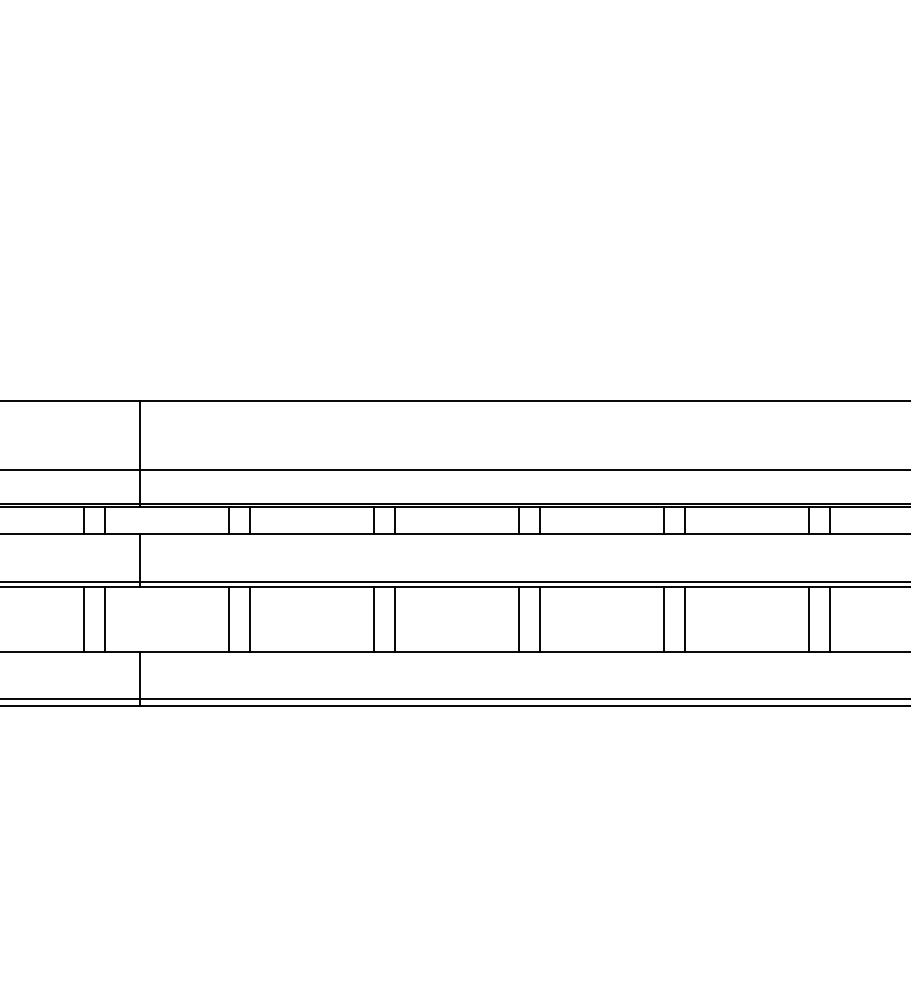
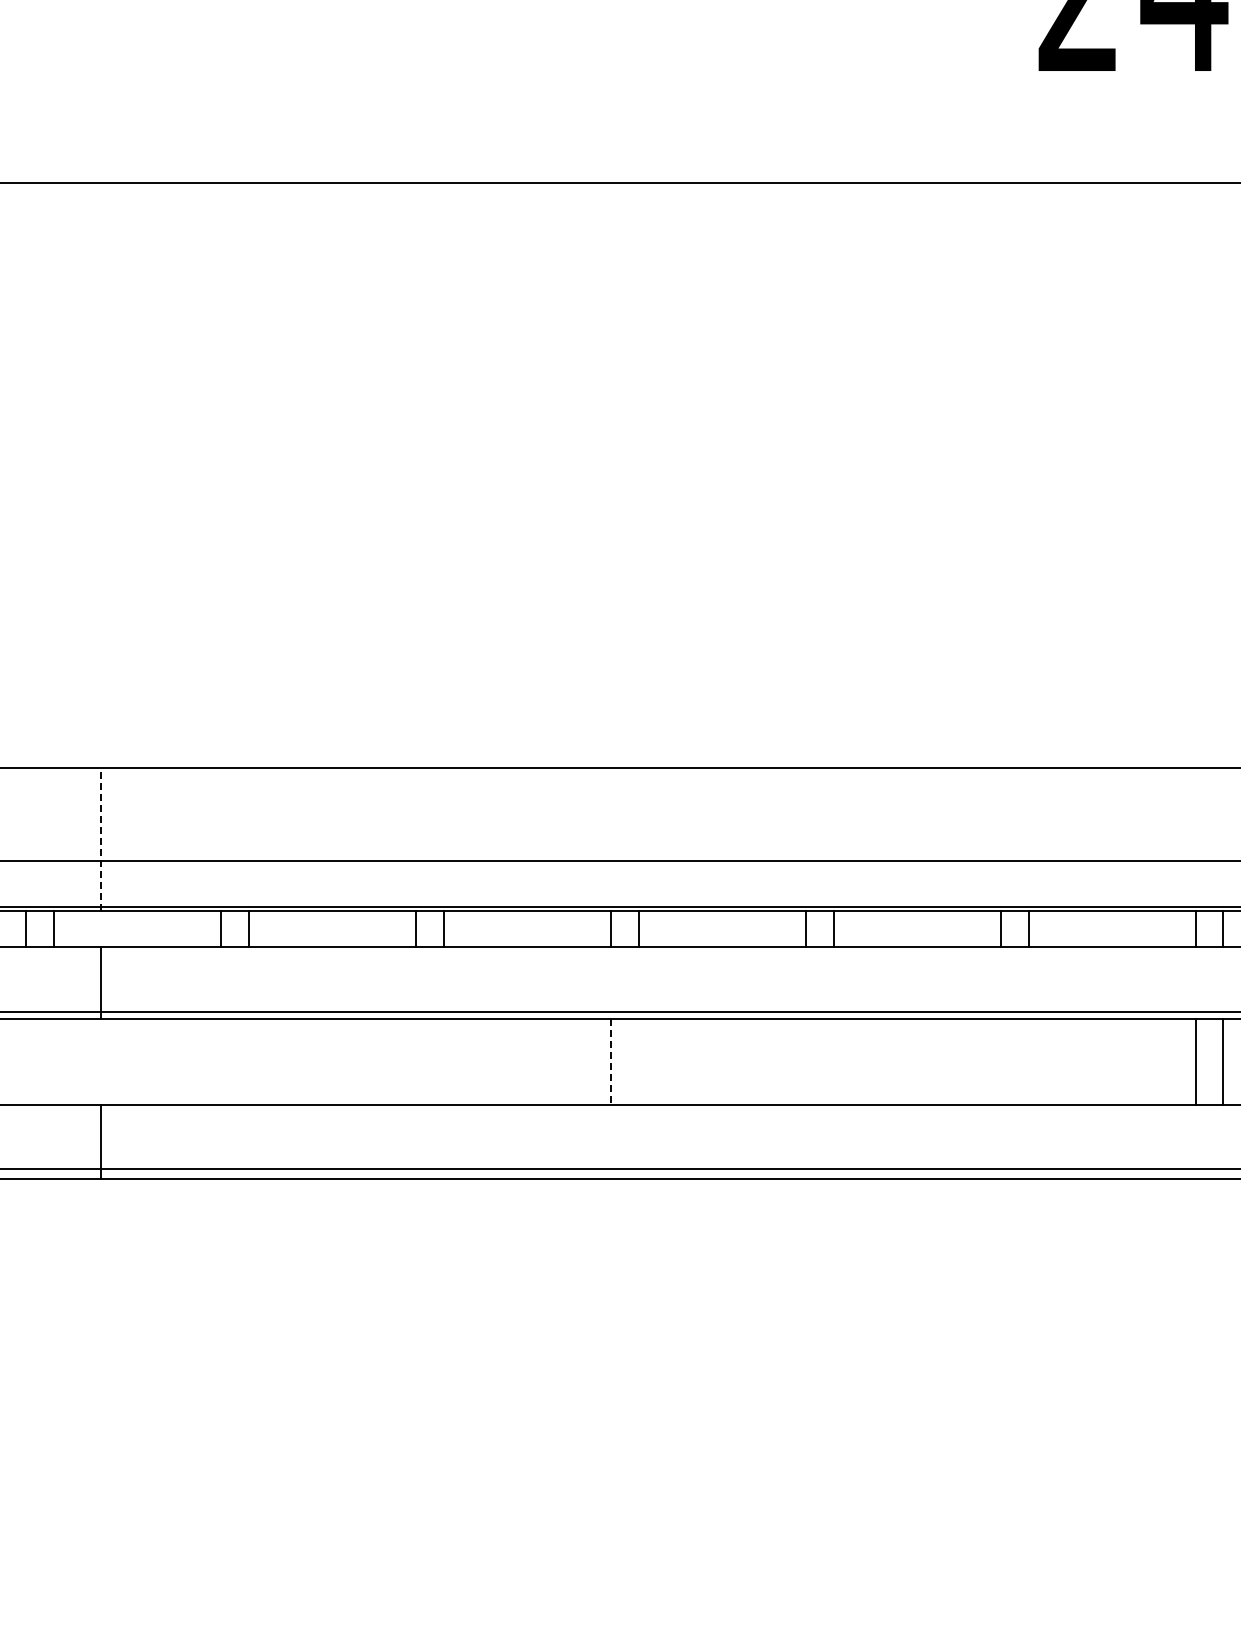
line: (140, 453) -> (101, 839), solid -> dashed
line: (84, 619) -> (26, 1061), removed
line: (104, 619) -> (53, 1061), removed
line: (229, 619) -> (221, 1061), removed
line: (249, 619) -> (248, 1061), removed
line: (373, 619) -> (415, 1061), removed
line: (394, 619) -> (443, 1061), removed
line: (518, 619) -> (610, 1062), solid -> dashed
line: (539, 619) -> (638, 1061), removed
line: (663, 619) -> (805, 1061), removed
line: (684, 619) -> (833, 1061), removed
line: (808, 619) -> (1000, 1061), removed
line: (829, 619) -> (1028, 1061), removed

